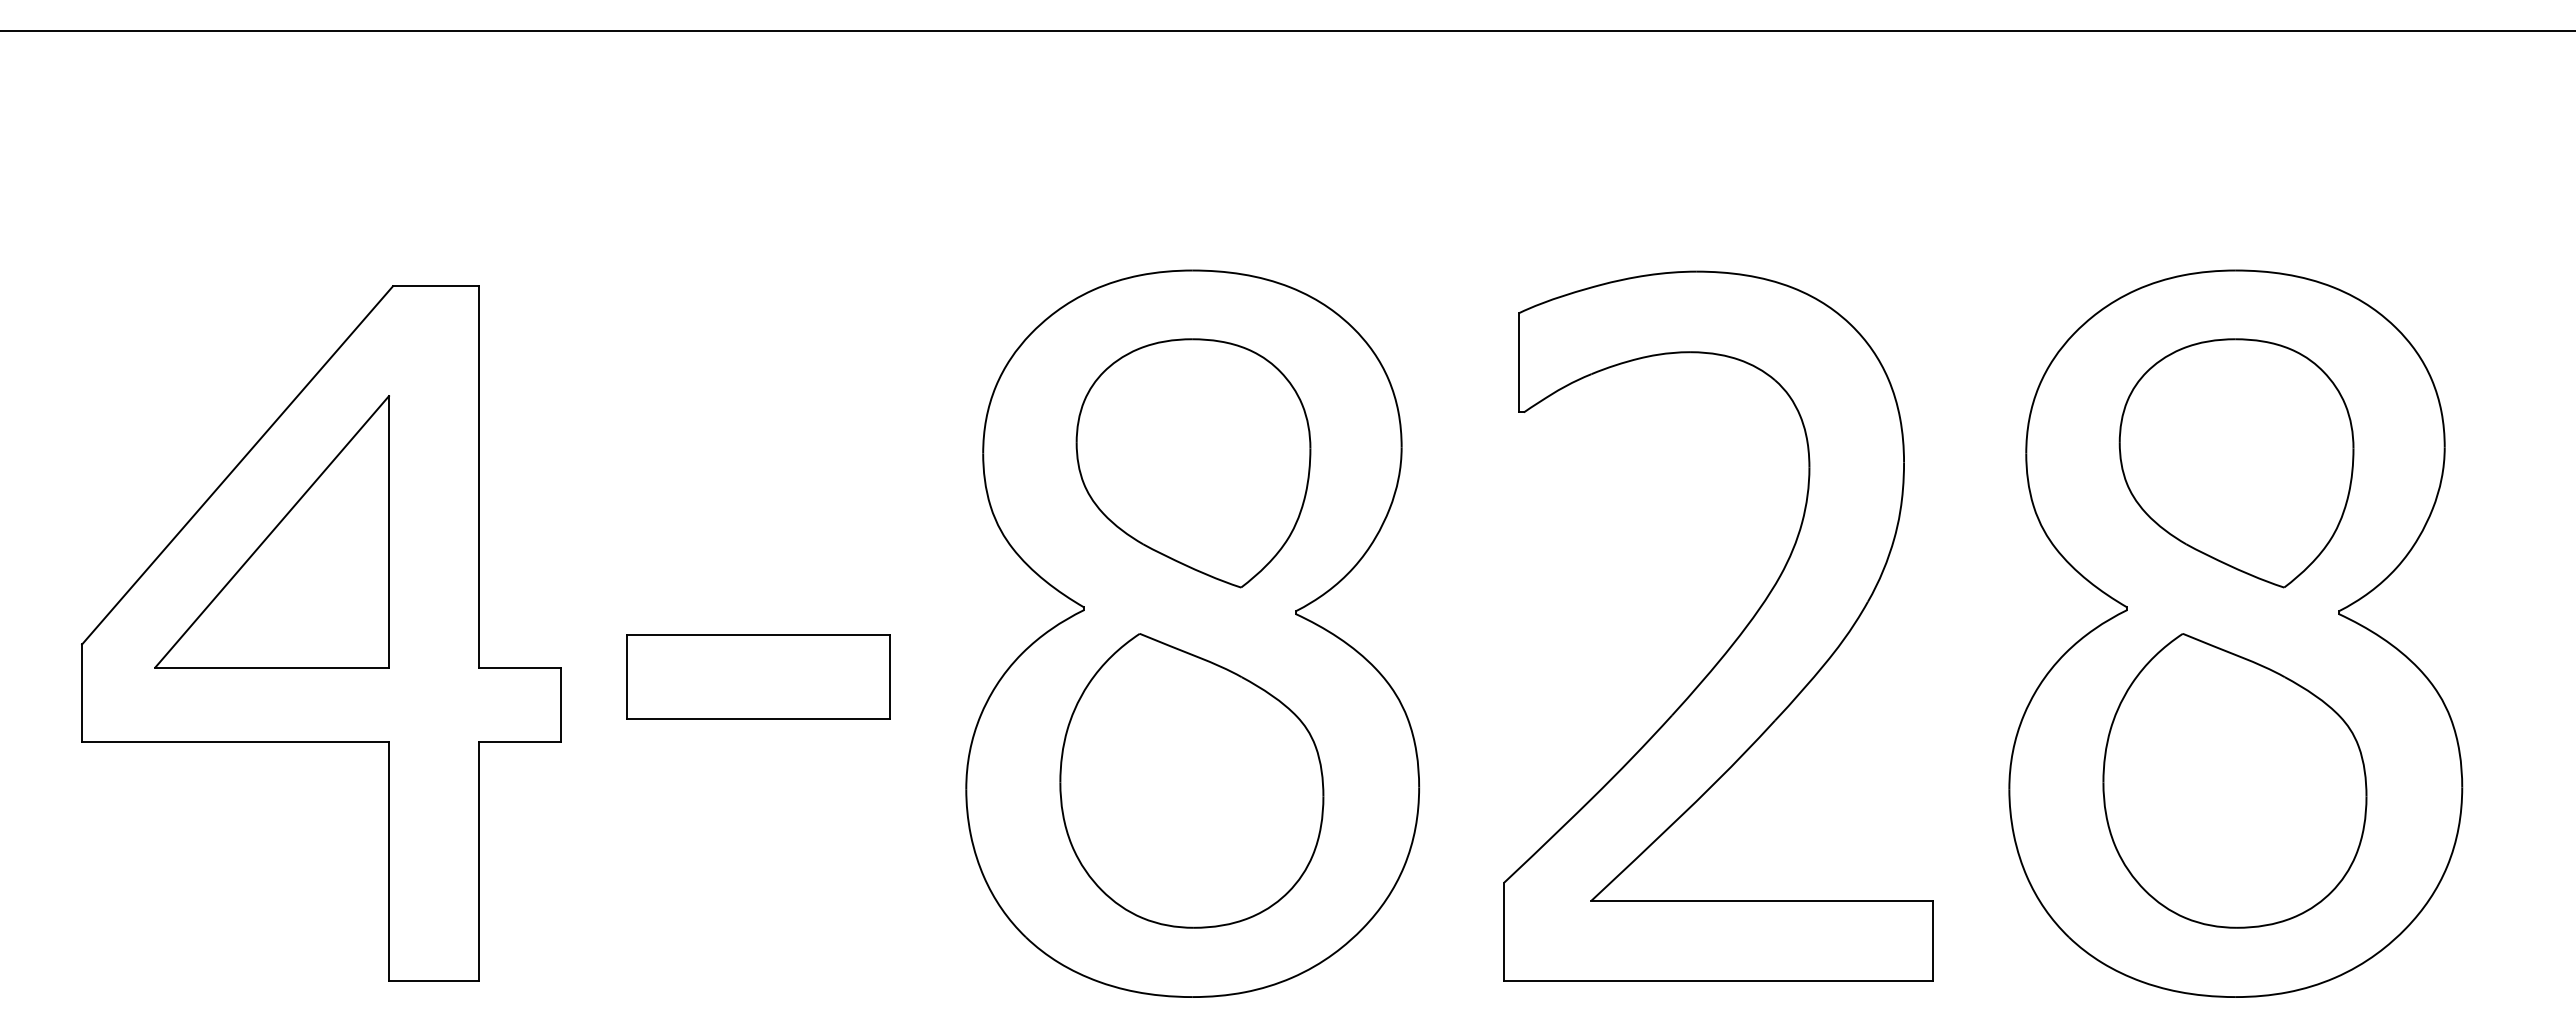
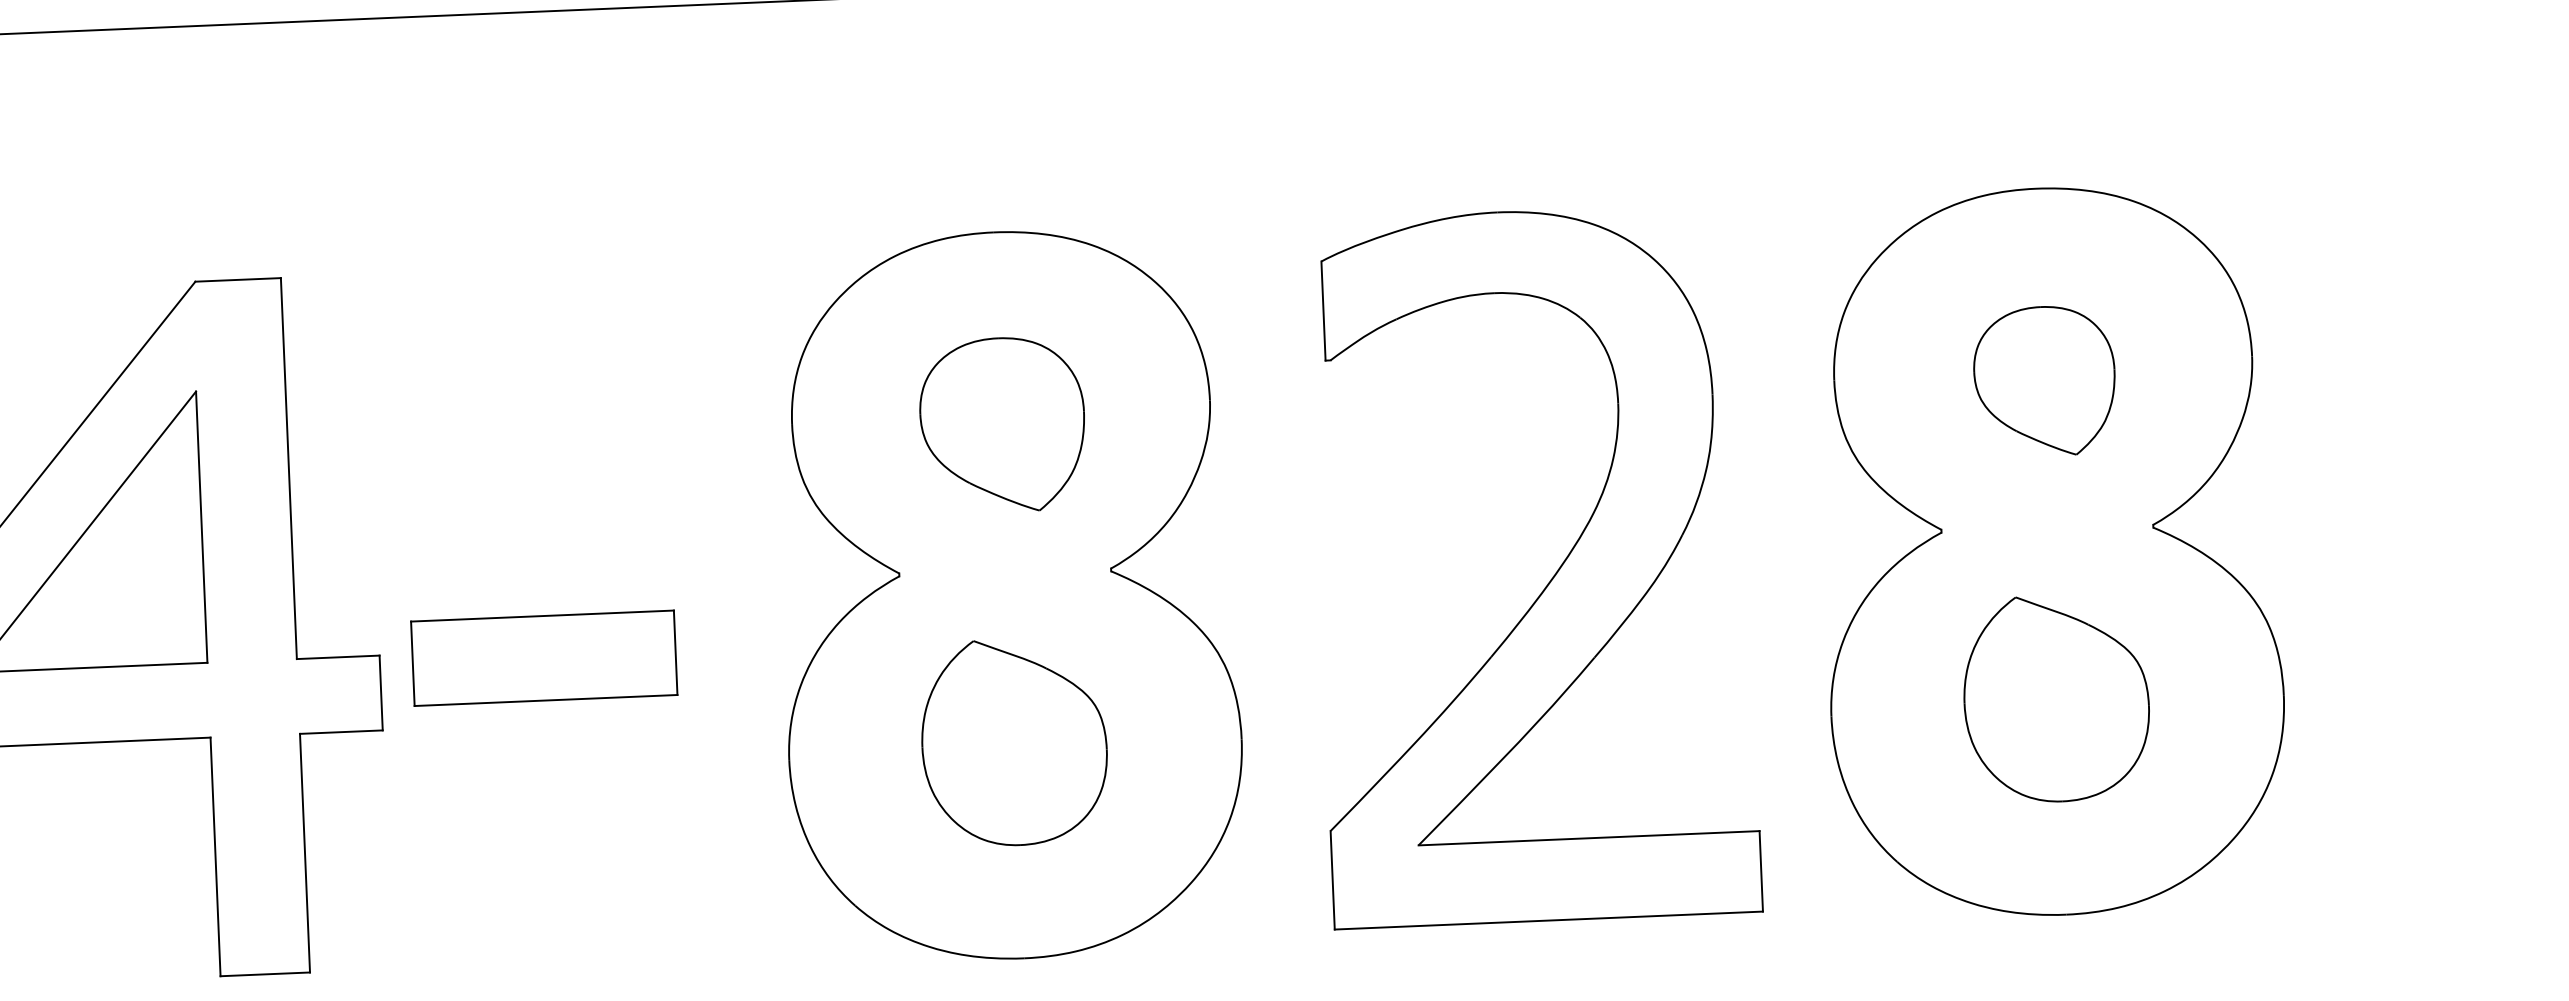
part: (1193, 463) -> (1002, 425), size x0.7
part: (2236, 463) -> (2044, 381), size x0.6
part: (758, 676) -> (543, 657), moved
part: (1191, 780) -> (1013, 742), size x0.7
part: (2234, 780) -> (2056, 698), size x0.7

